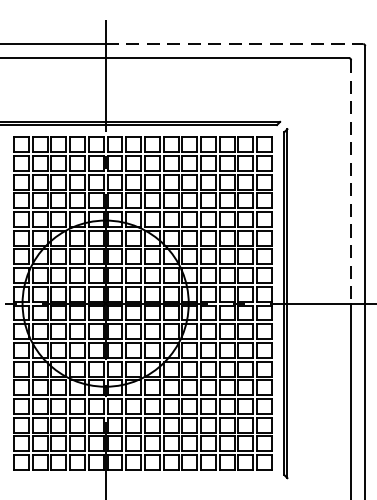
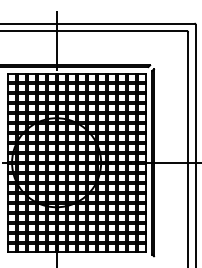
line: (236, 43) -> (126, 23), dashed -> solid
line: (351, 183) -> (188, 98), dashed -> solid

